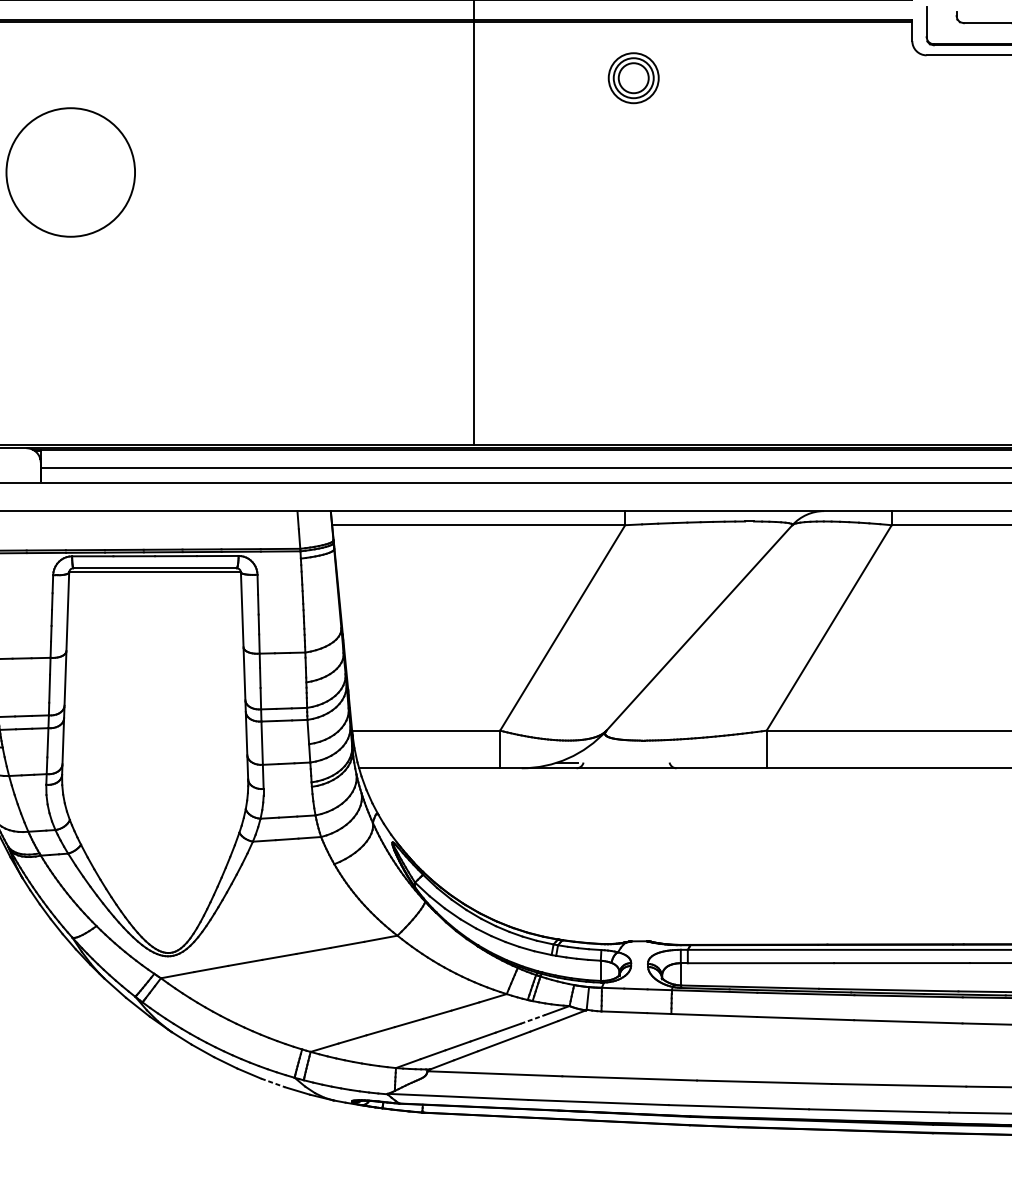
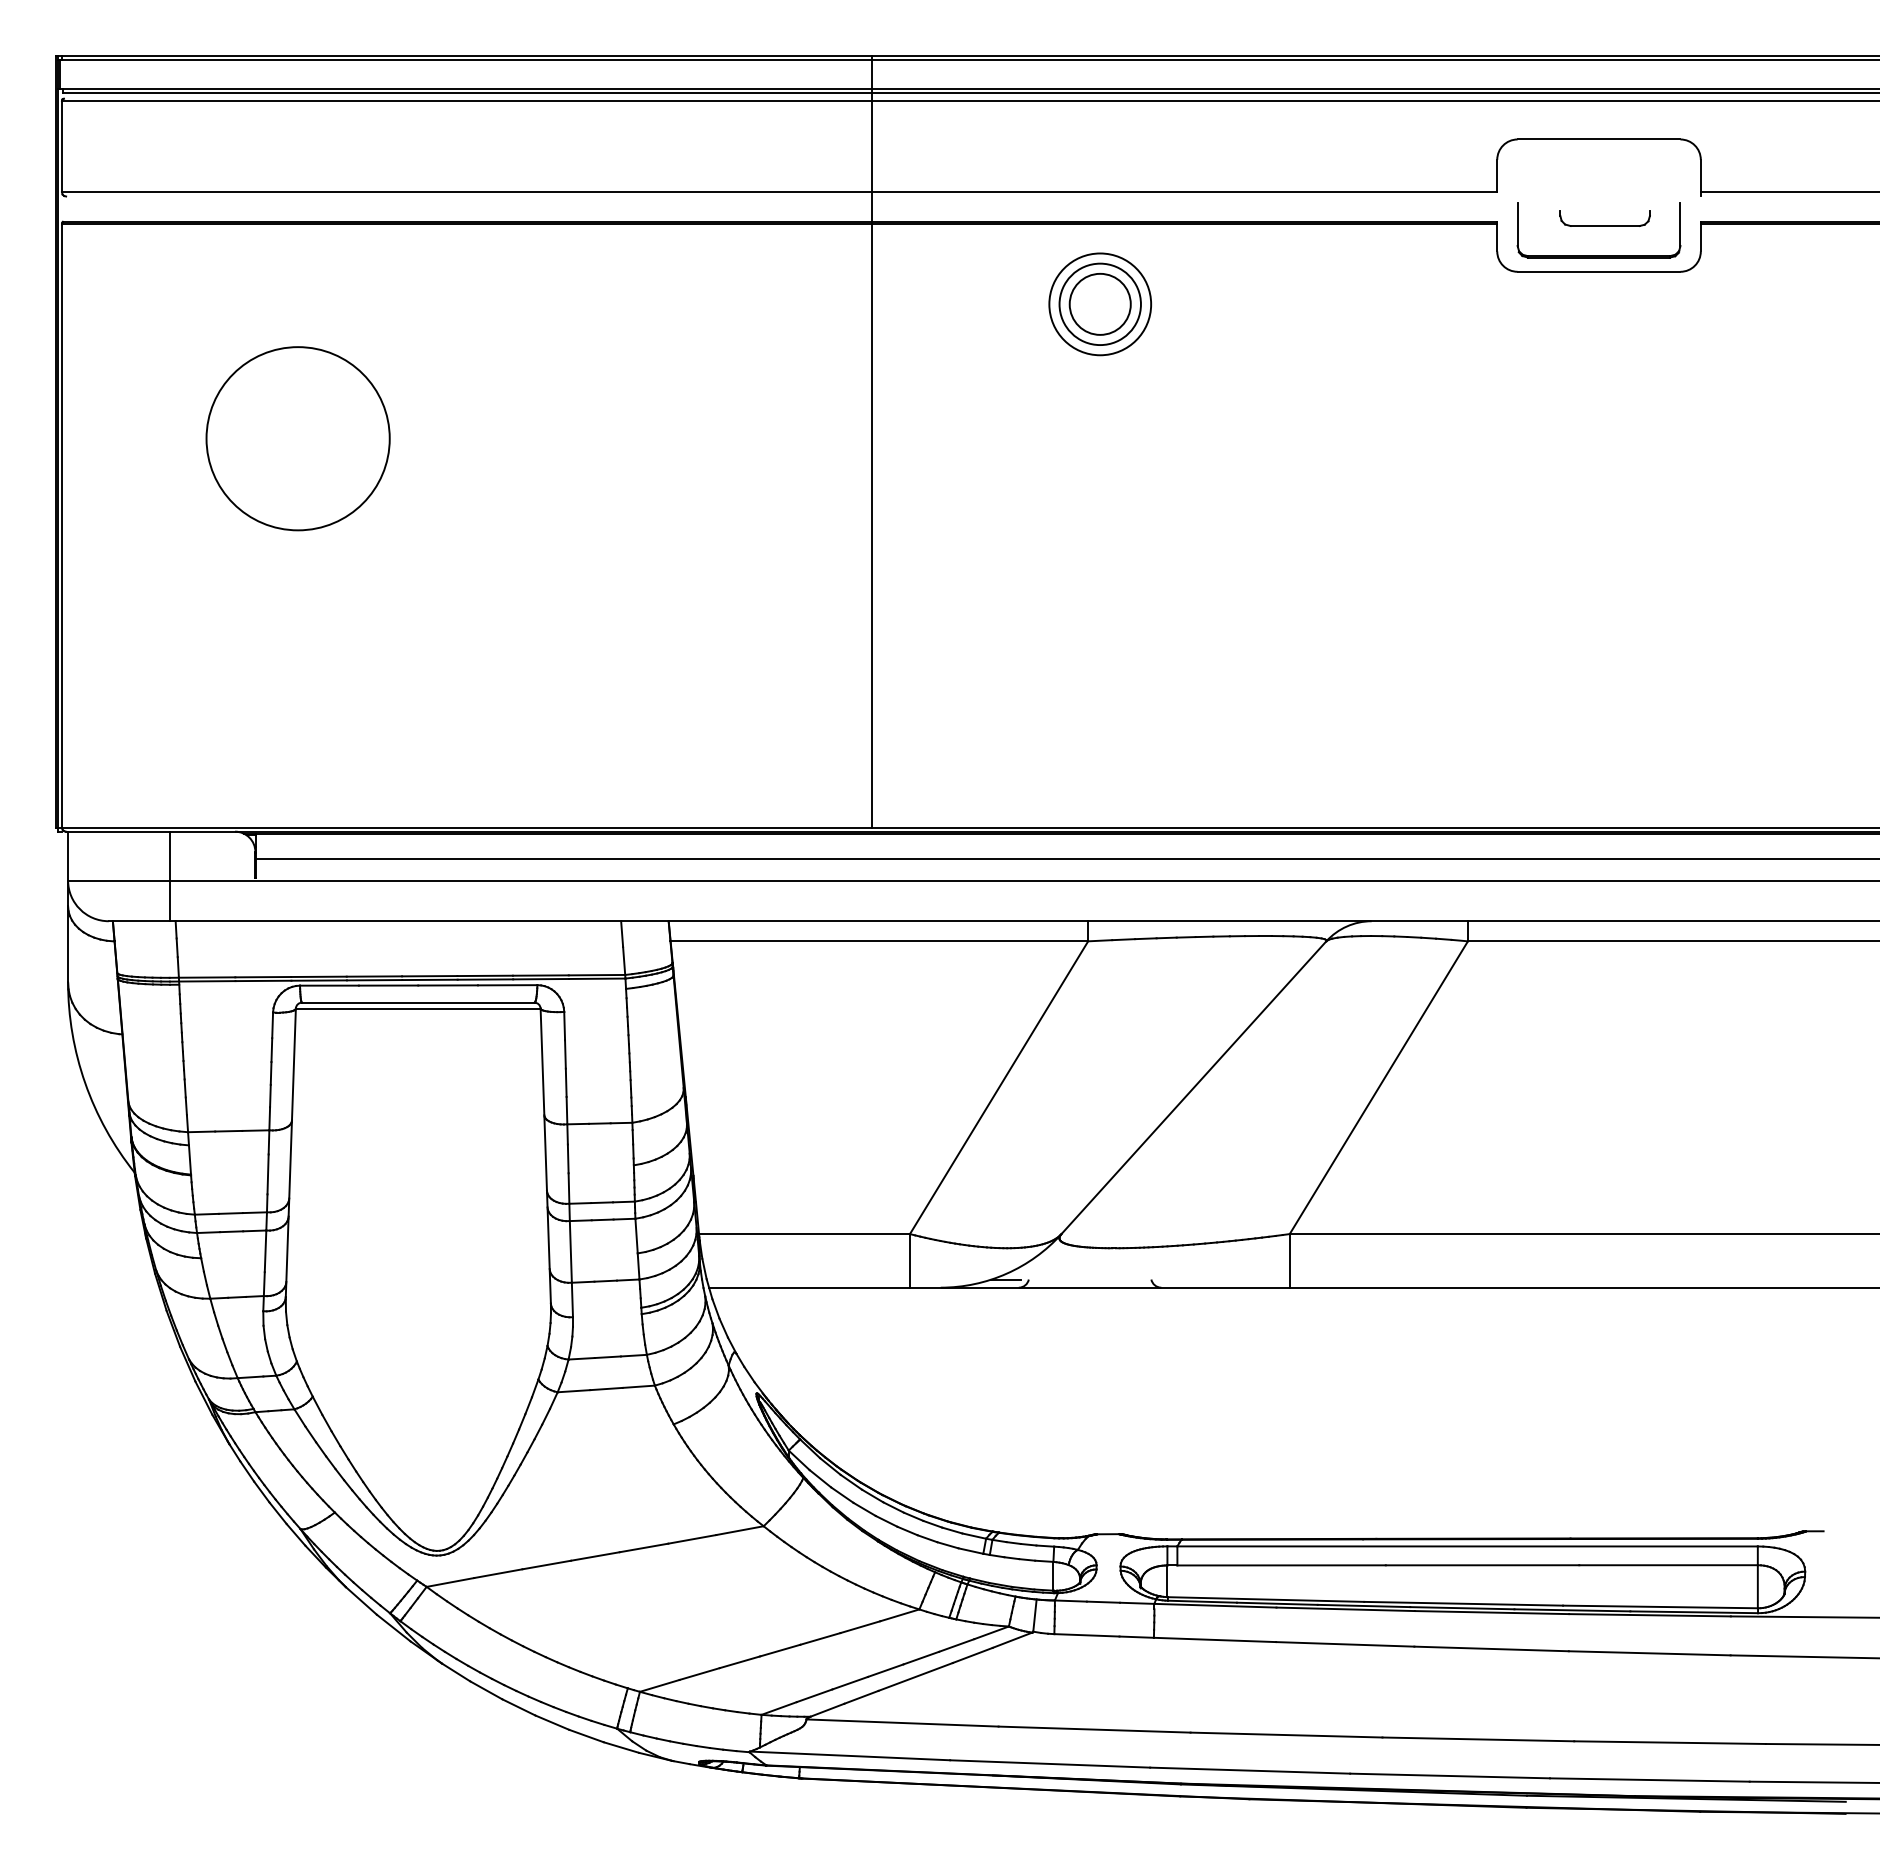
part: (633, 78) -> (1100, 304), size x1.43
line: (532, 1019) -> (956, 1645), dashed -> solid
line: (273, 1083) -> (586, 1736), dashed -> solid

